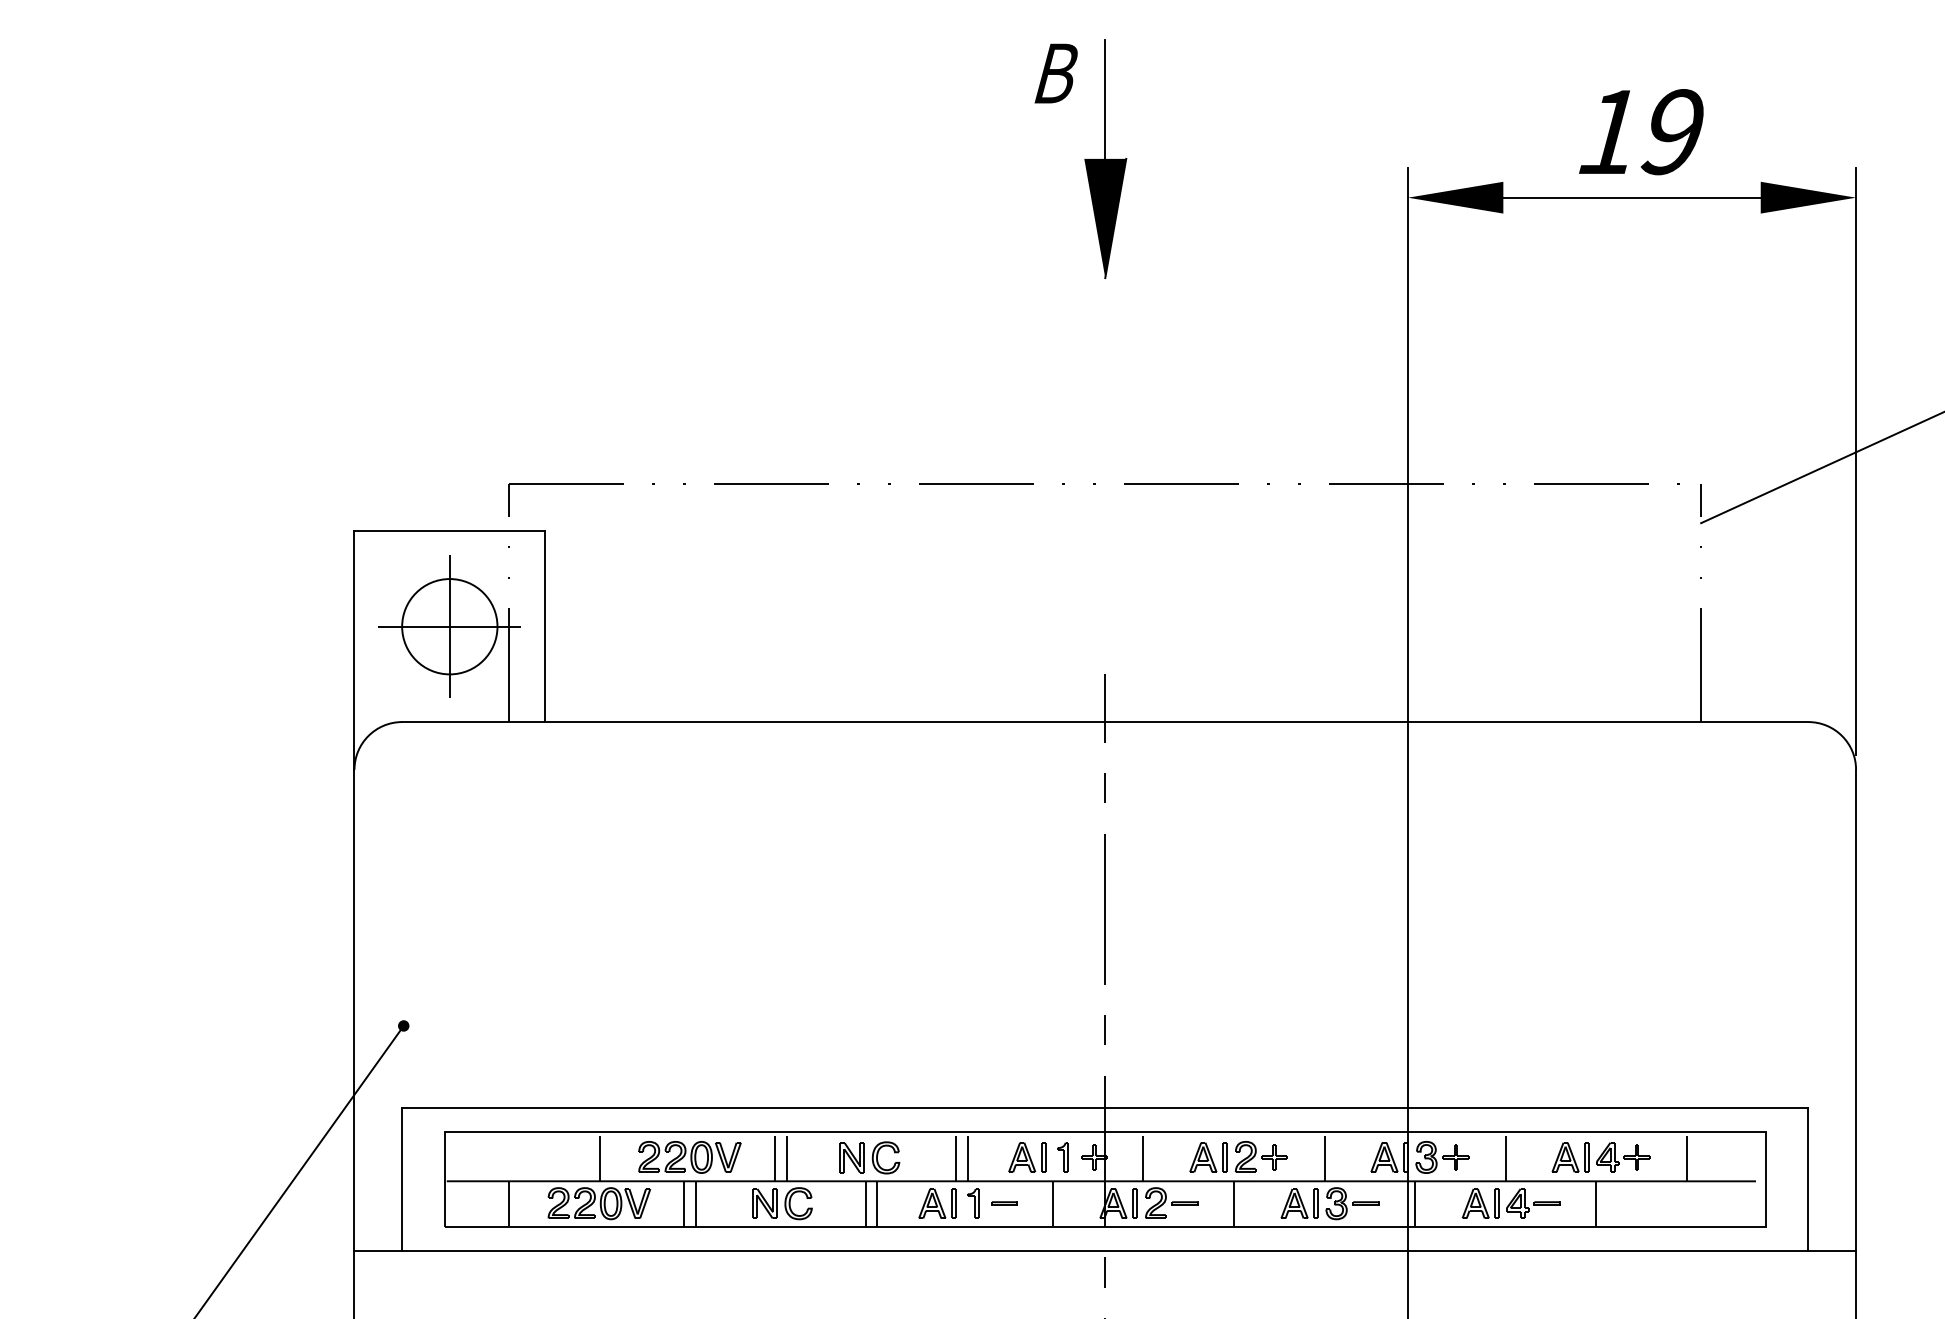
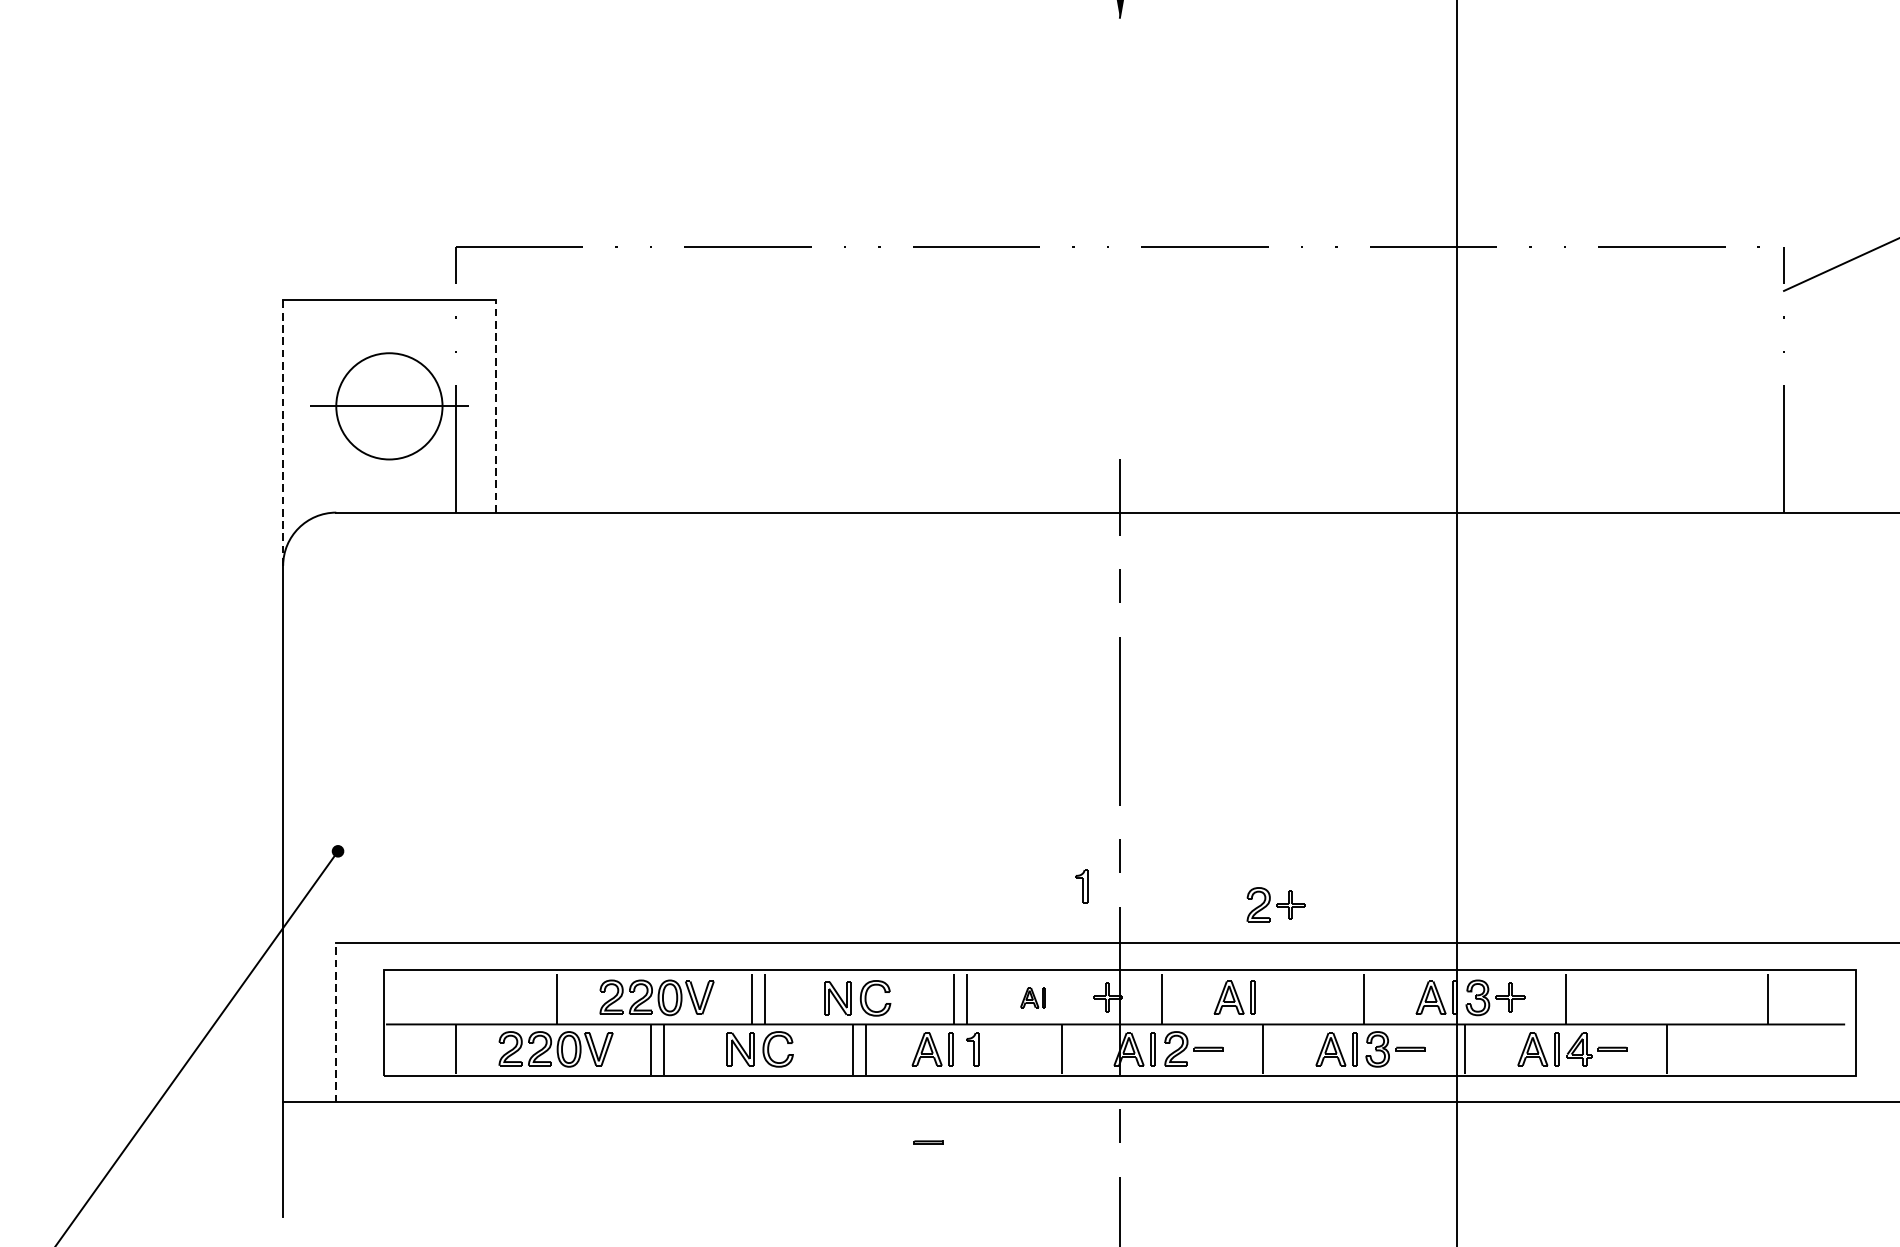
line: (449, 626) -> (389, 406), removed
line: (545, 626) -> (496, 406), solid -> dashed
line: (354, 650) -> (283, 432), solid -> dashed
part: (1261, 1156) -> (1276, 904), moved
part: (1027, 1157) -> (1033, 997), size x0.6
part: (1062, 1157) -> (1081, 886), moved
part: (1600, 1157) -> (1671, 997), removed
line: (402, 1179) -> (336, 1022), solid -> dashed
line: (1004, 1203) -> (928, 1142), moved

